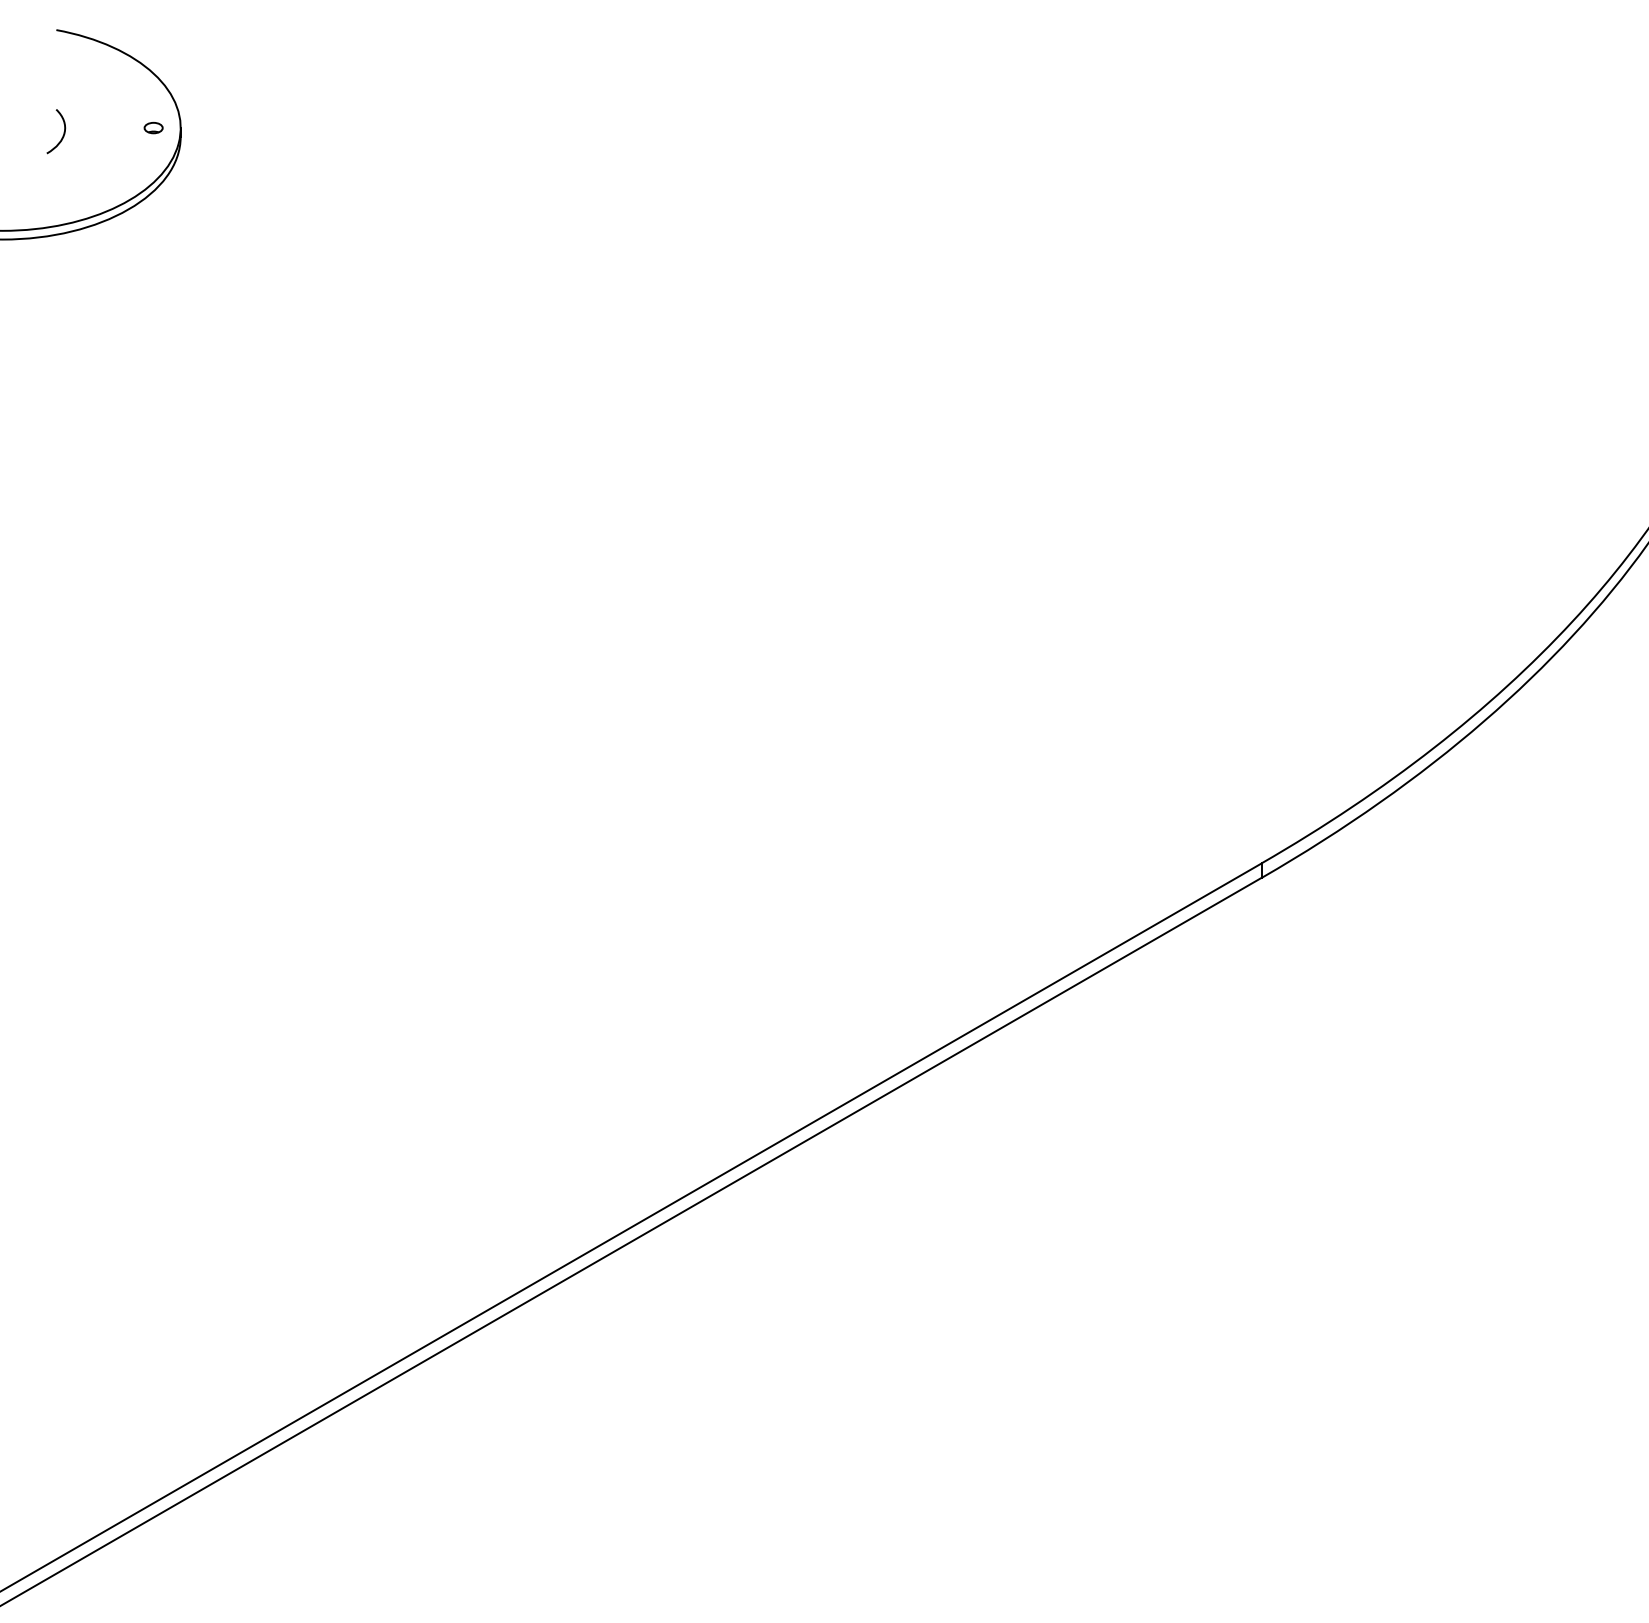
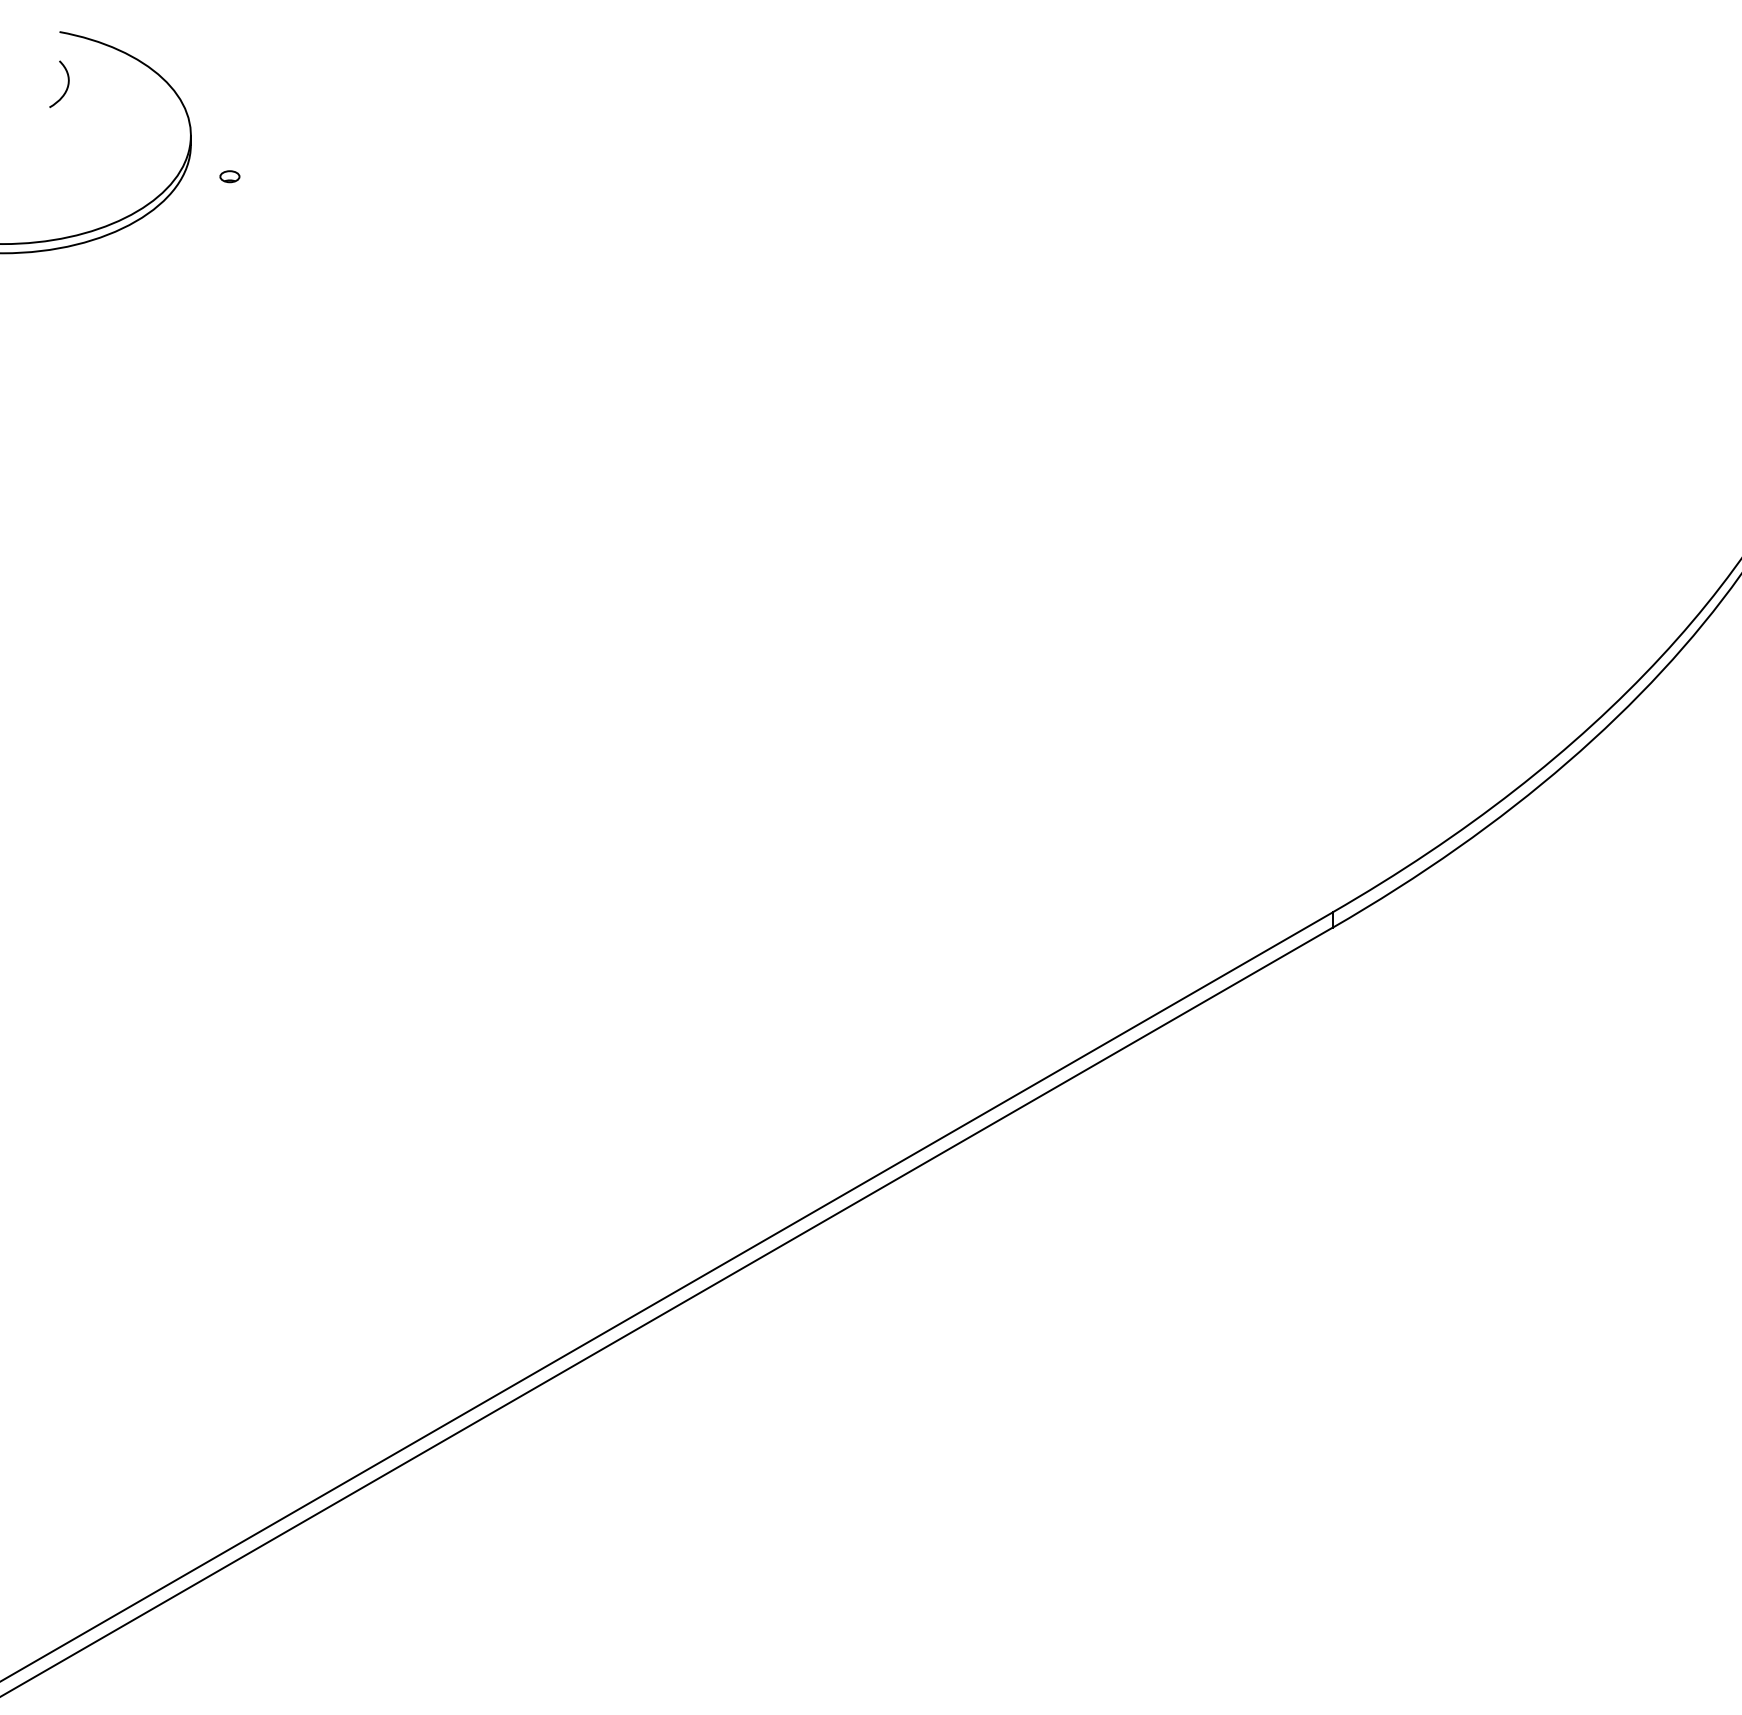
part: (153, 127) -> (229, 176), moved
curve: (63, 132) -> (67, 85), moved

